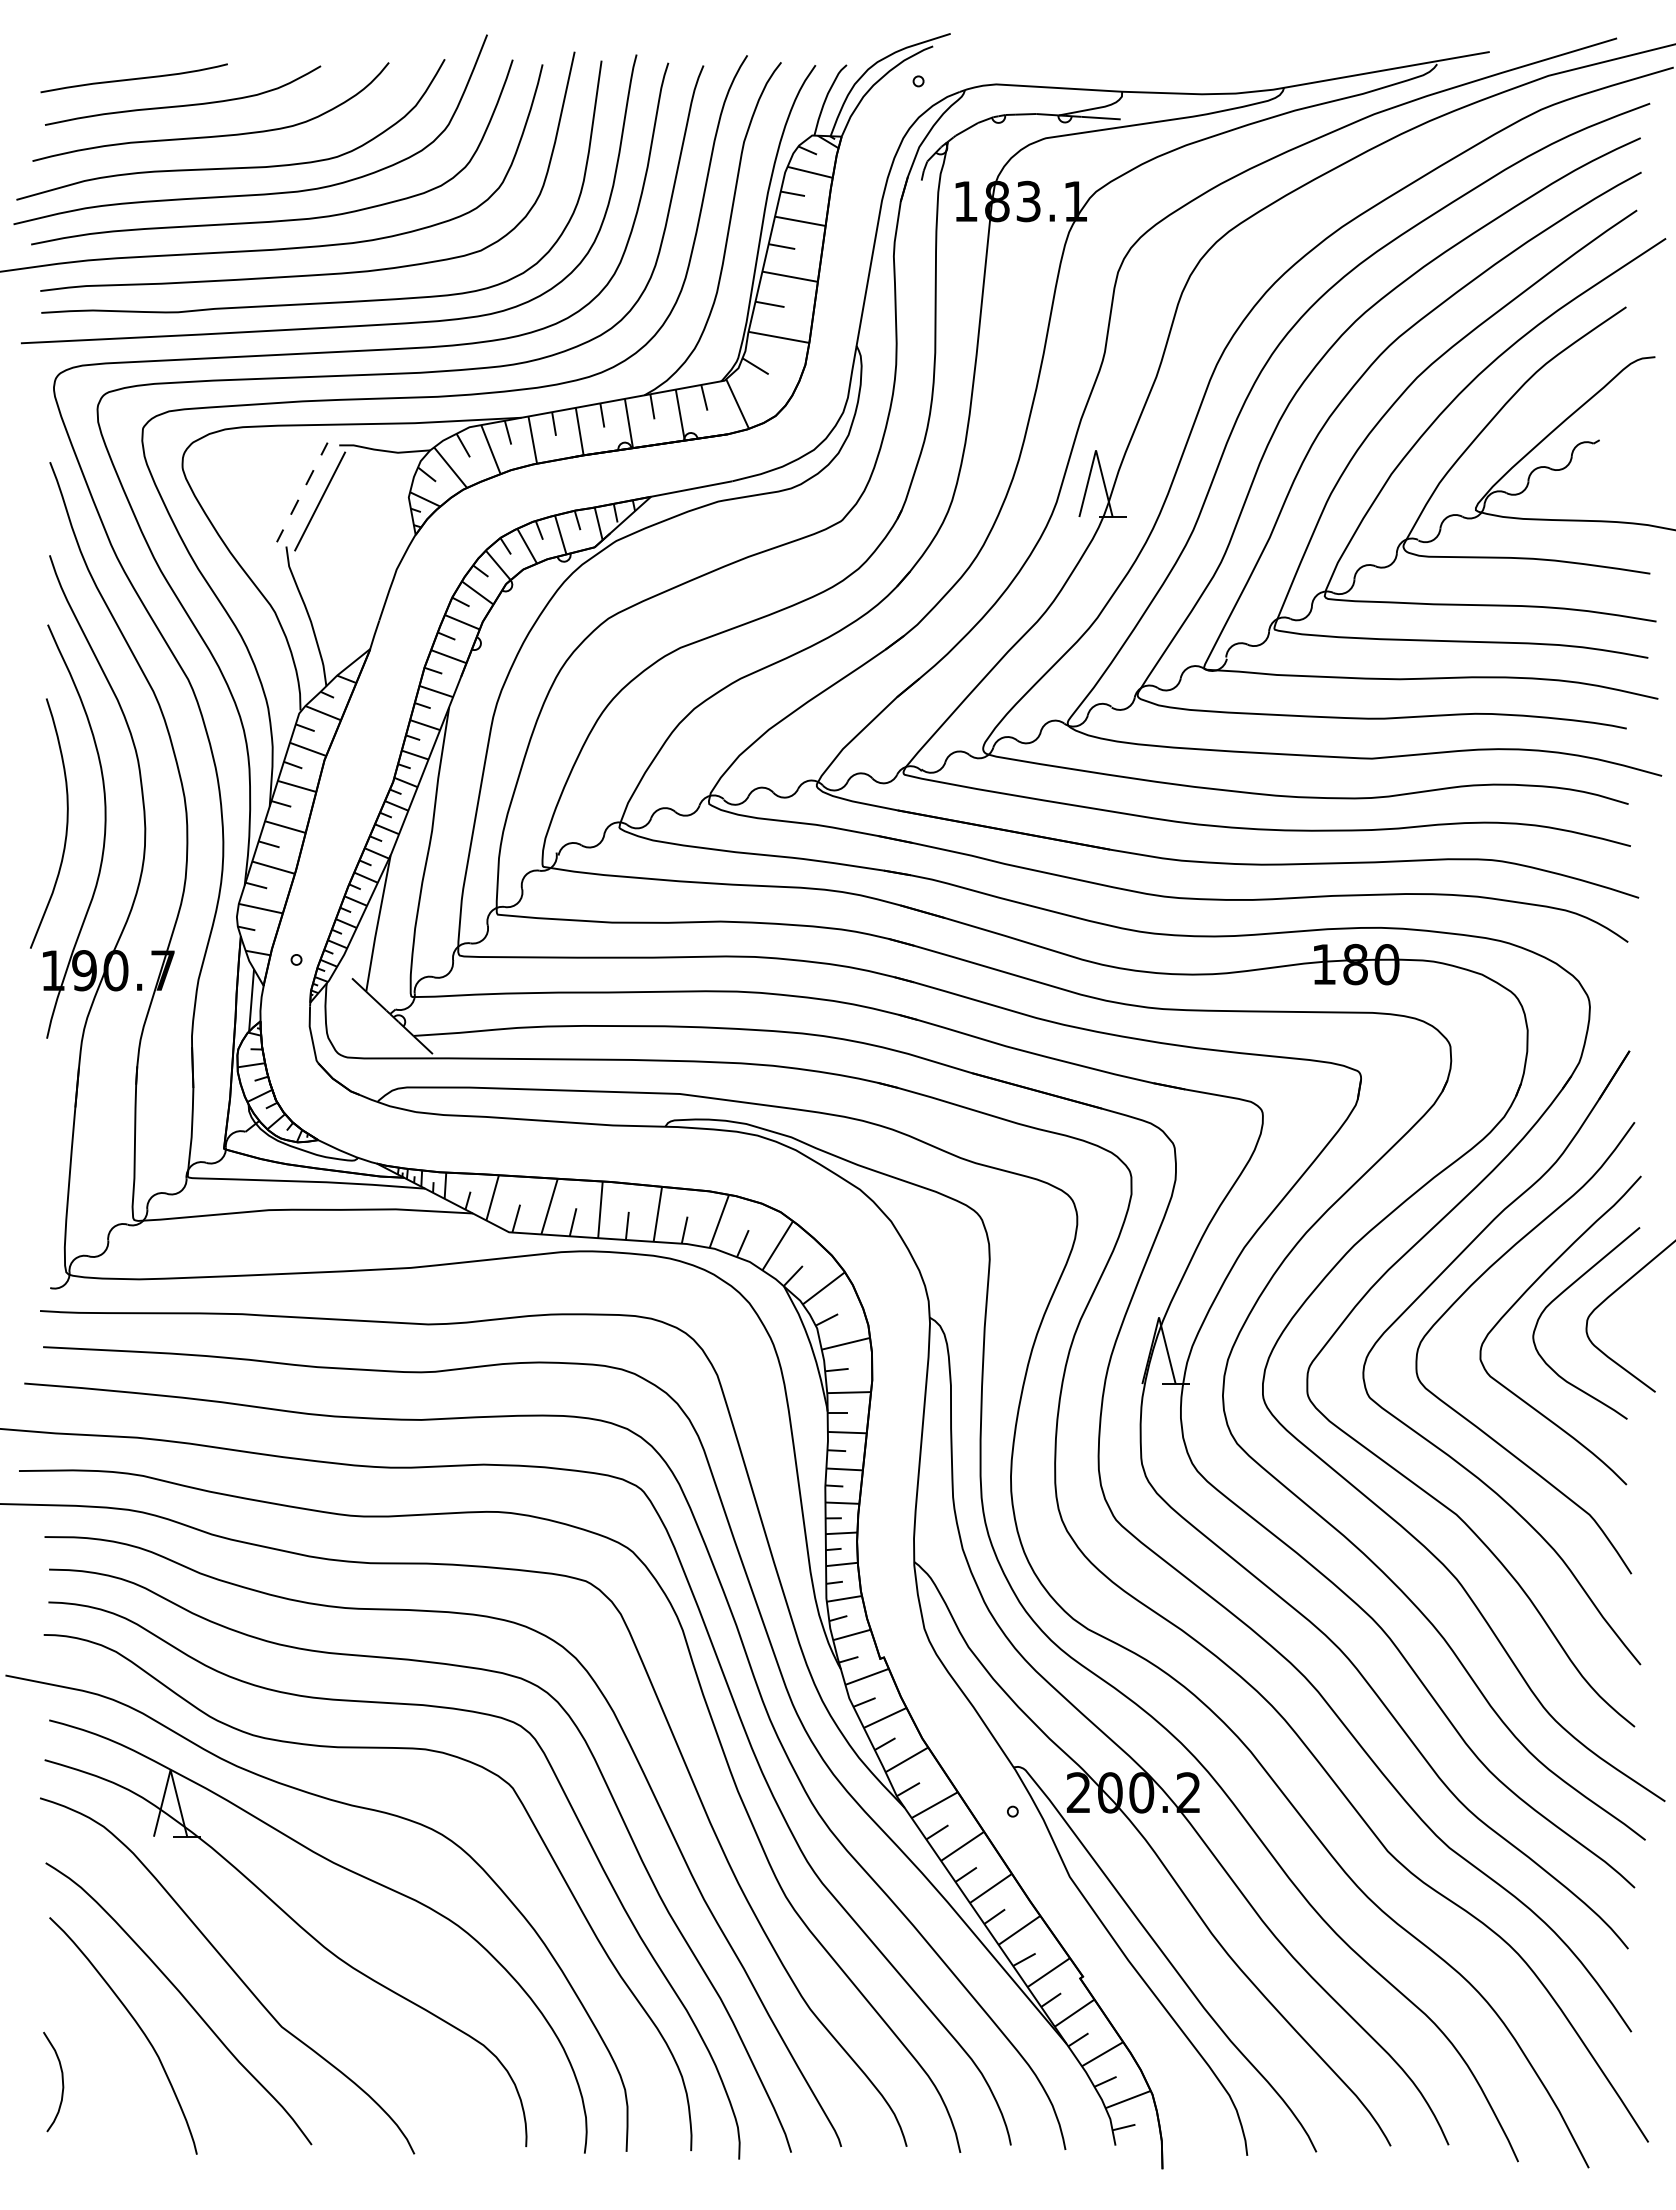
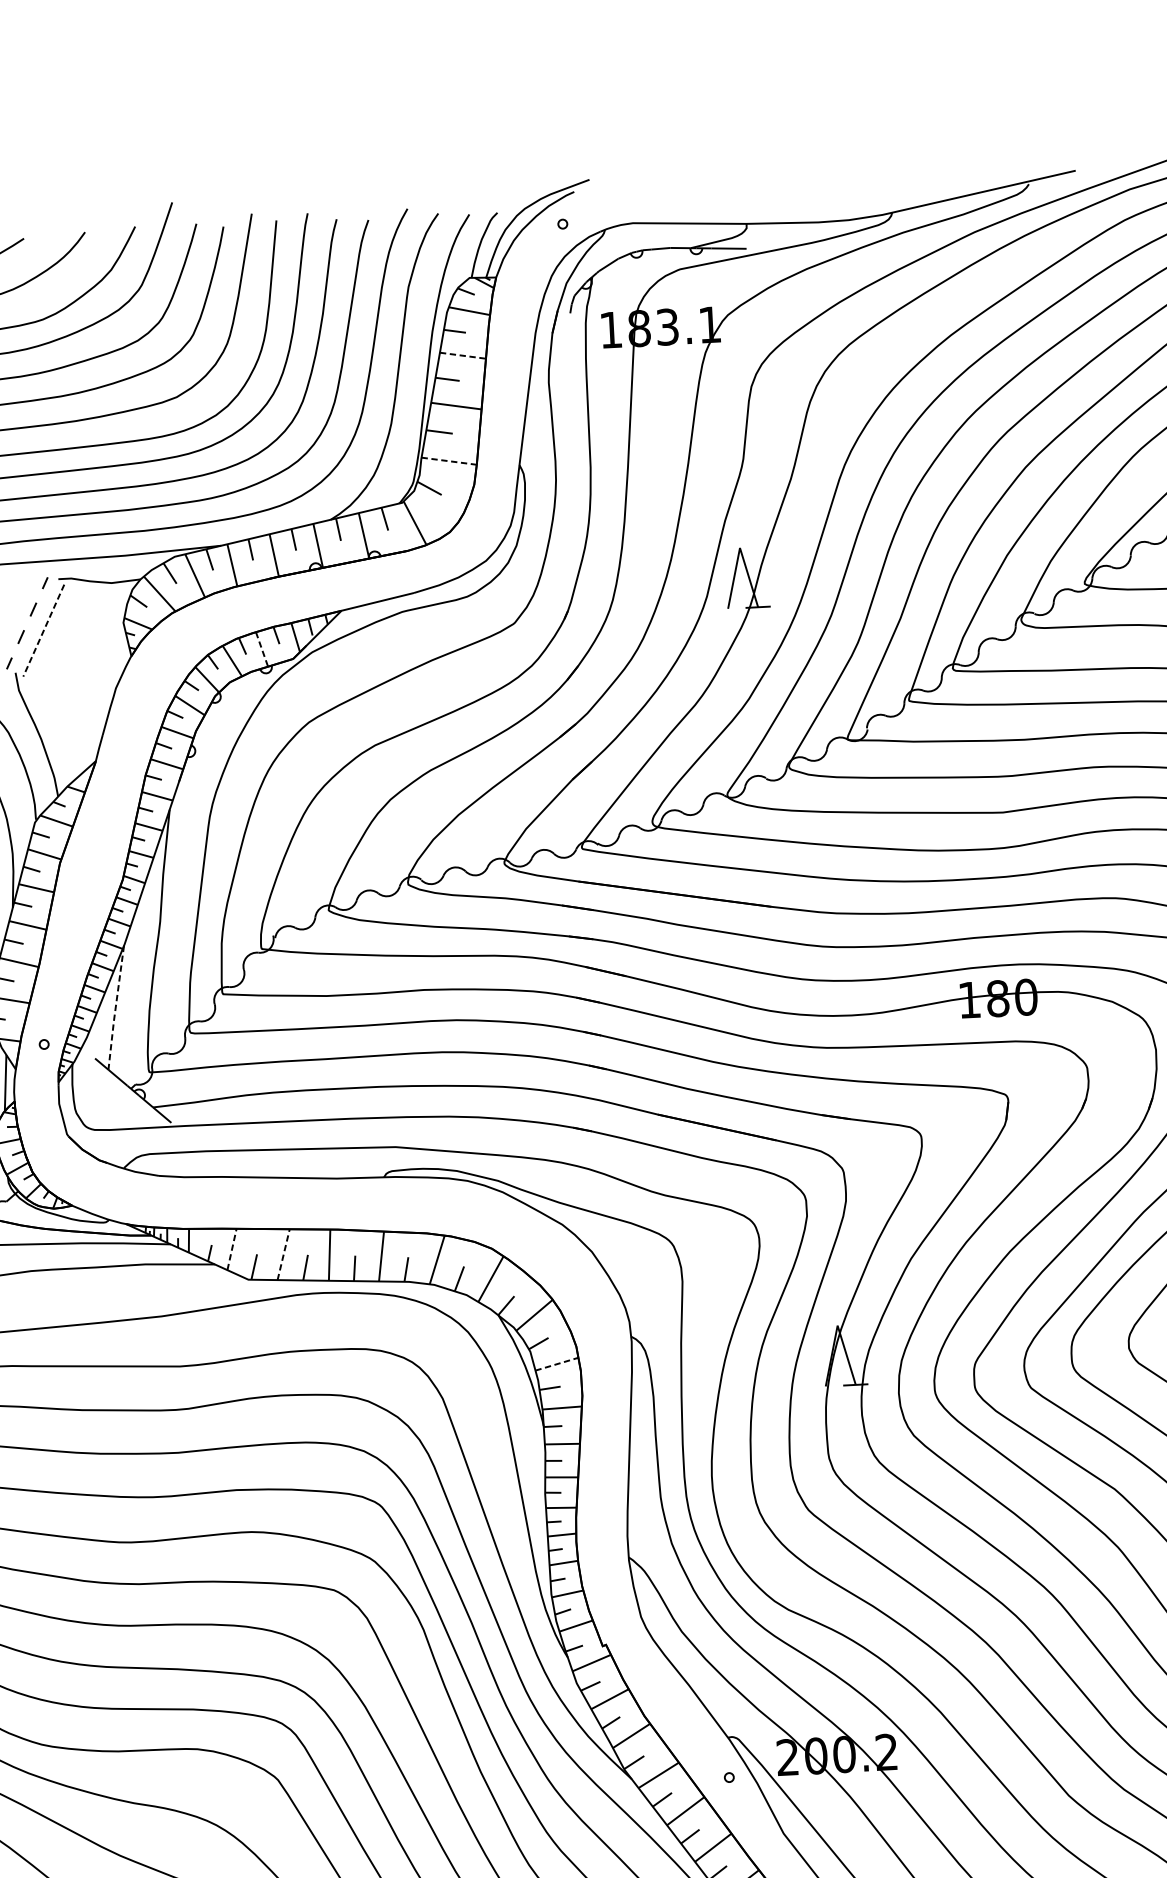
line: (800, 221) -> (463, 355), solid -> dashed
line: (778, 337) -> (448, 461), solid -> dashed
line: (320, 501) -> (44, 630), solid -> dashed
line: (560, 535) -> (261, 649), solid -> dashed
line: (377, 925) -> (115, 1009), solid -> dashed
line: (492, 1197) -> (231, 1249), solid -> dashed
line: (549, 1206) -> (283, 1254), solid -> dashed
line: (845, 1343) -> (556, 1363), solid -> dashed

